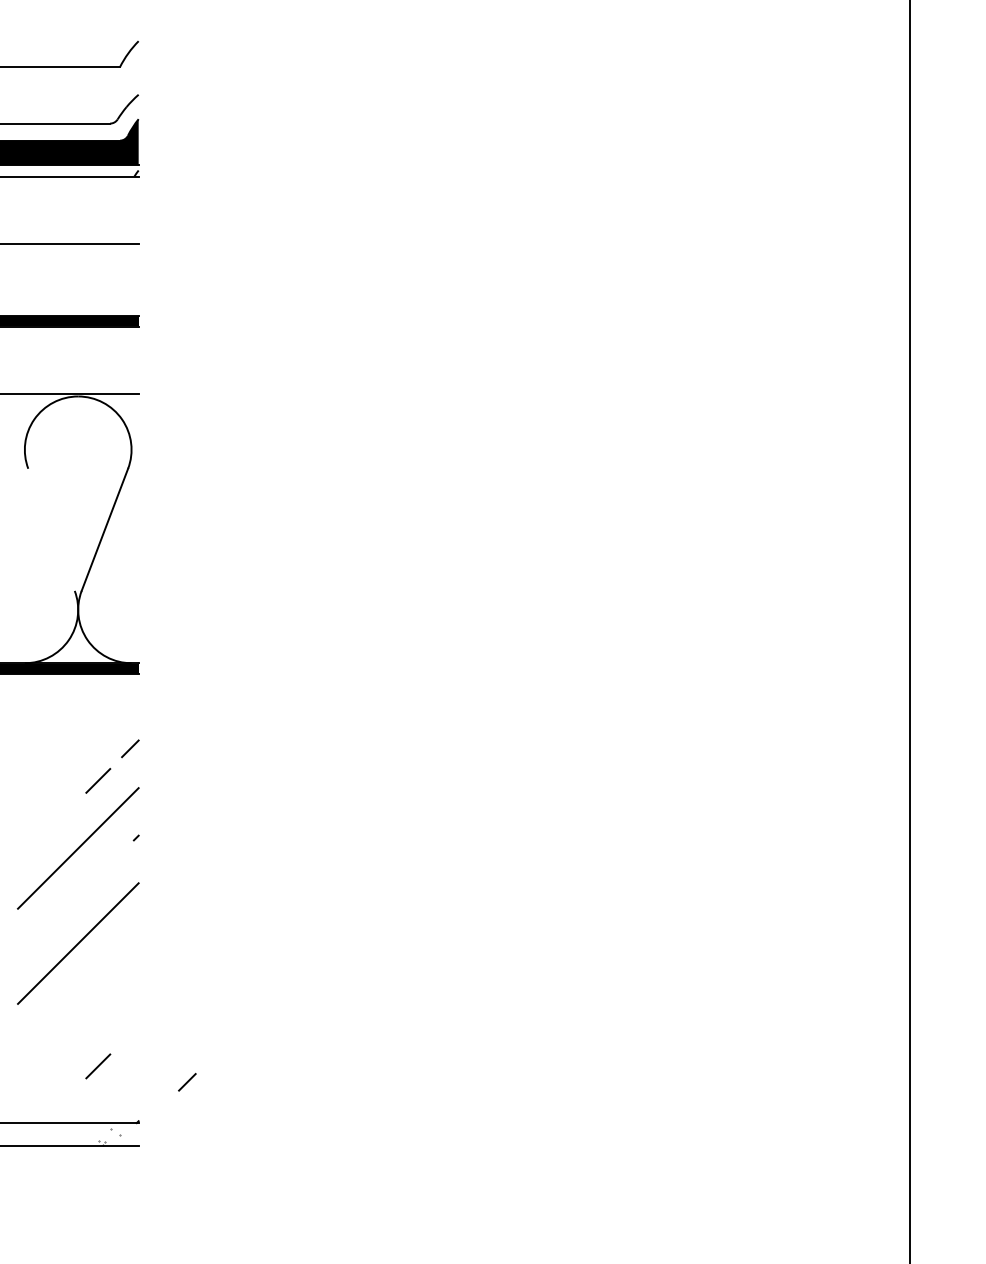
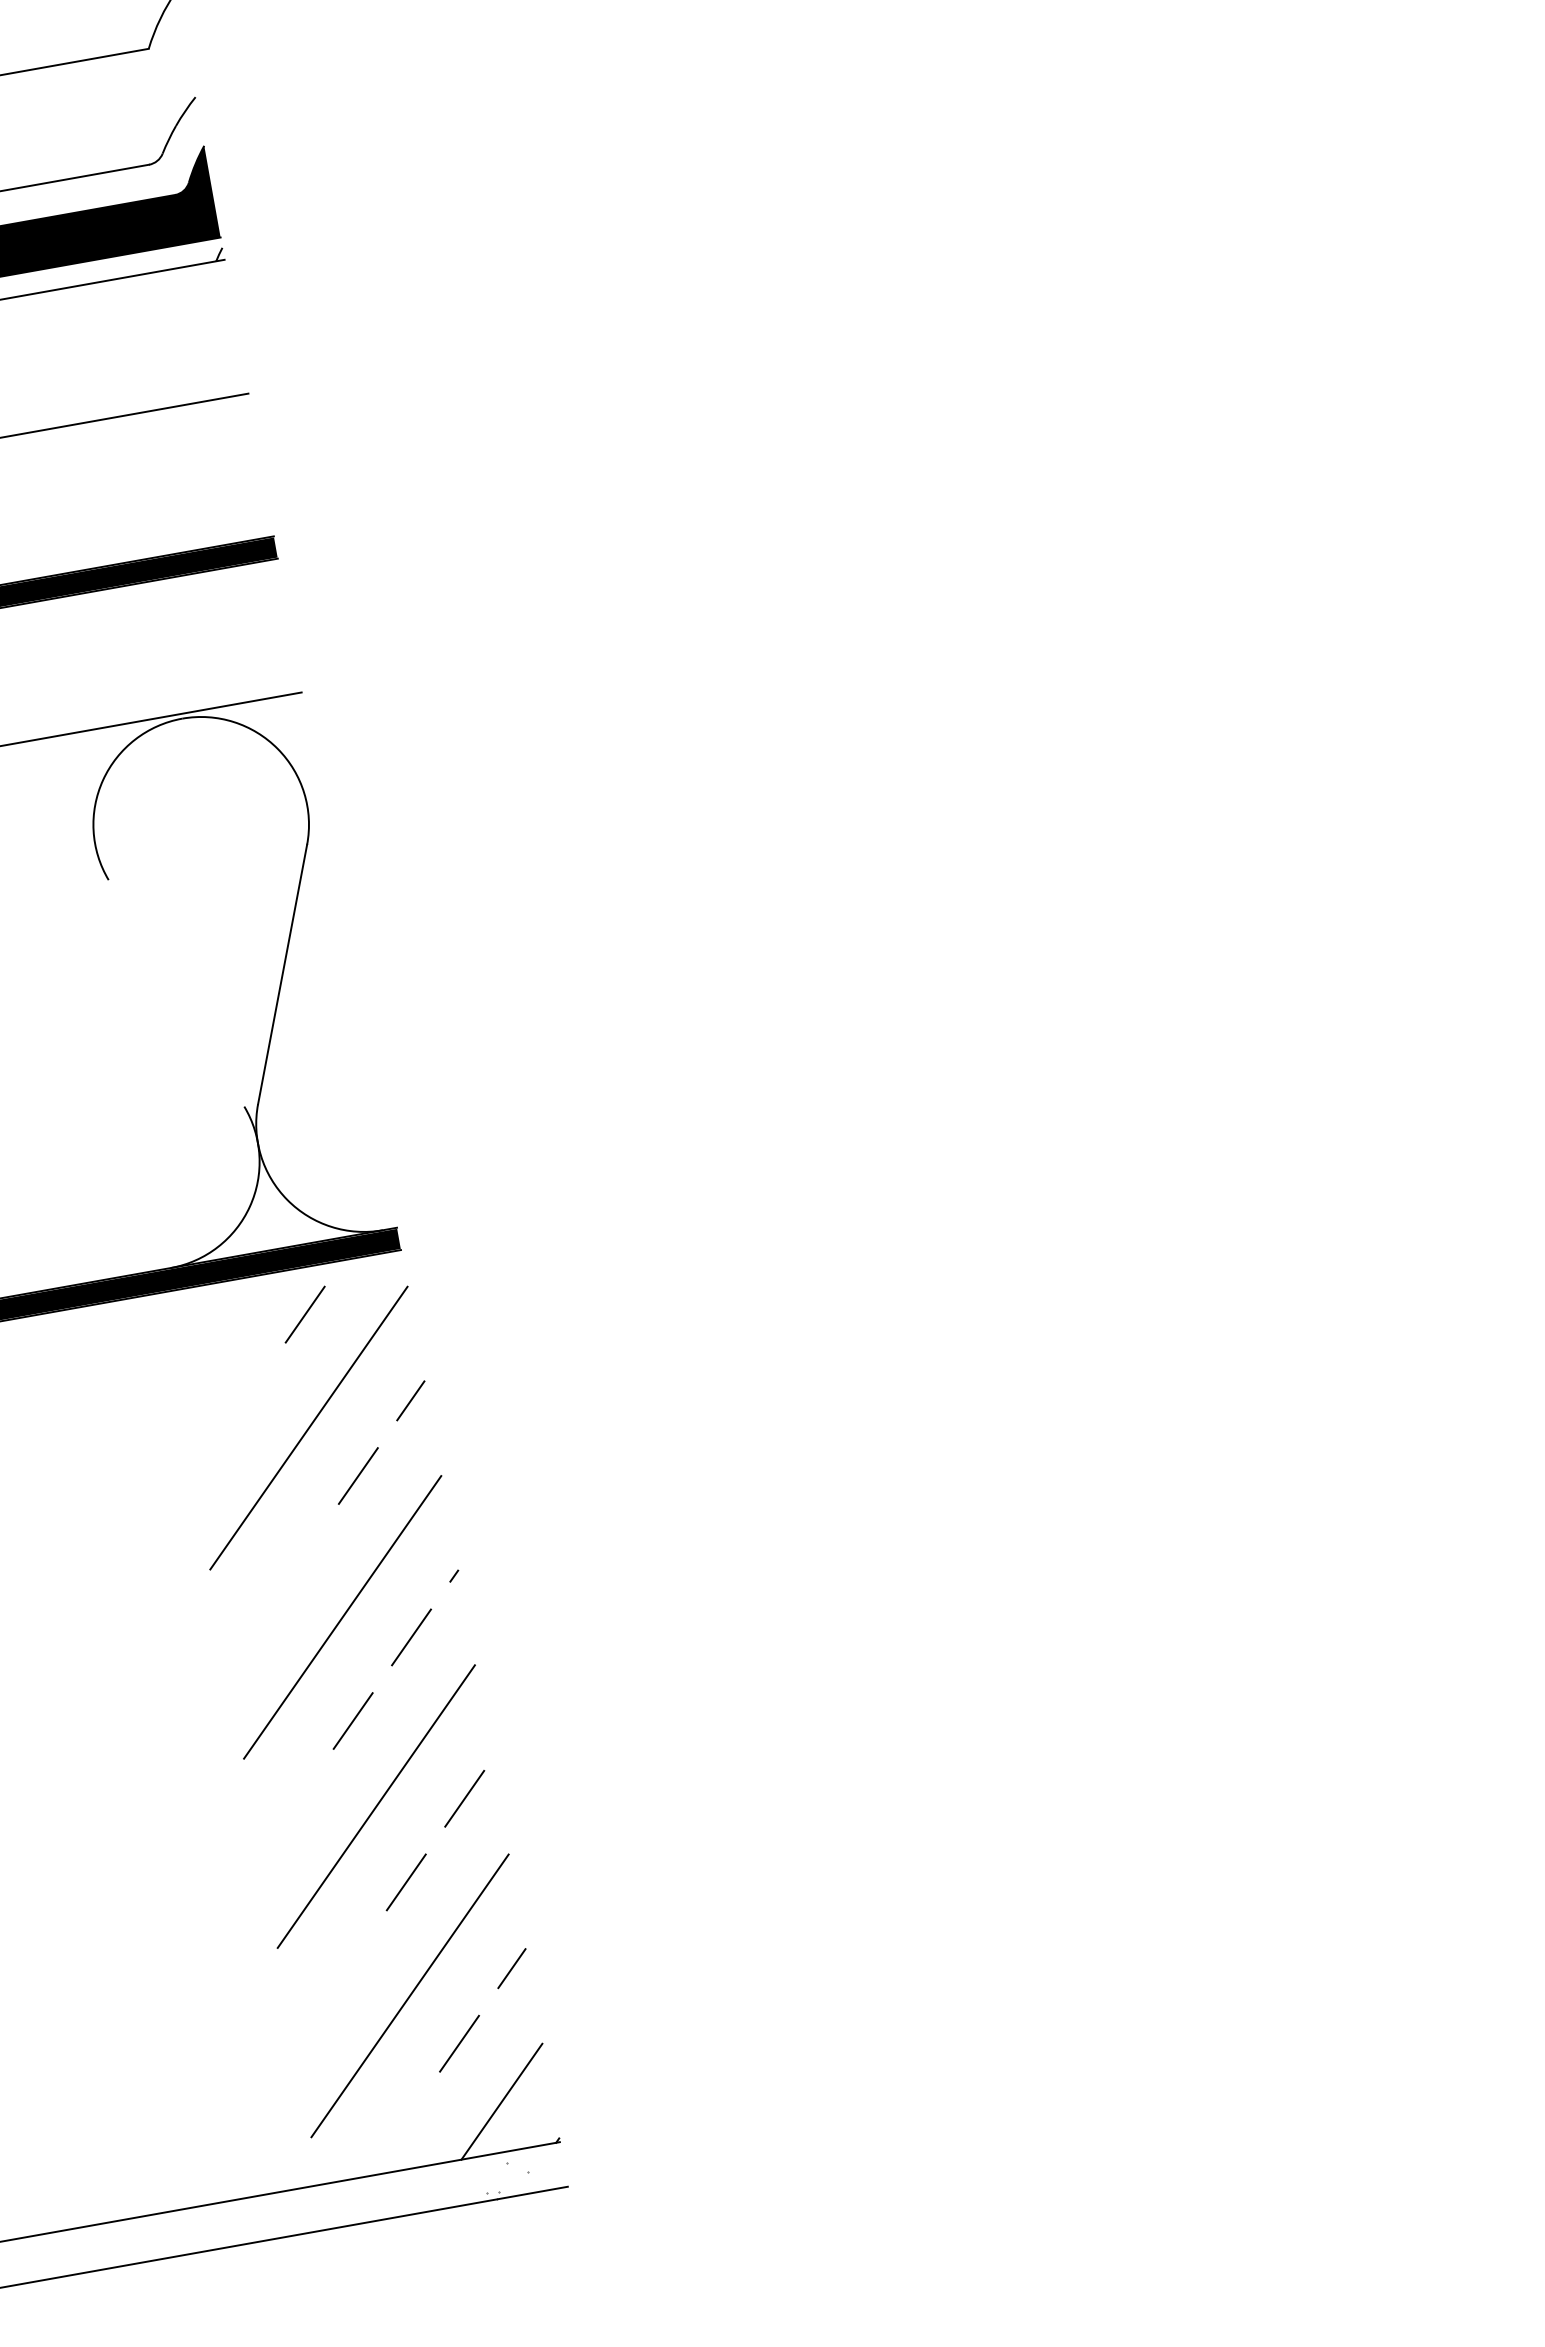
line: (86, 697) -> (305, 1314), added
line: (78, 752) -> (308, 1426), added
line: (110, 864) -> (412, 1637), added
line: (74, 899) -> (353, 1720), added
line: (121, 947) -> (463, 1799), added
line: (86, 983) -> (406, 1883), added
line: (78, 1038) -> (410, 1995), added
line: (187, 1082) -> (512, 1968), moved
line: (113, 1098) -> (501, 2102), added

